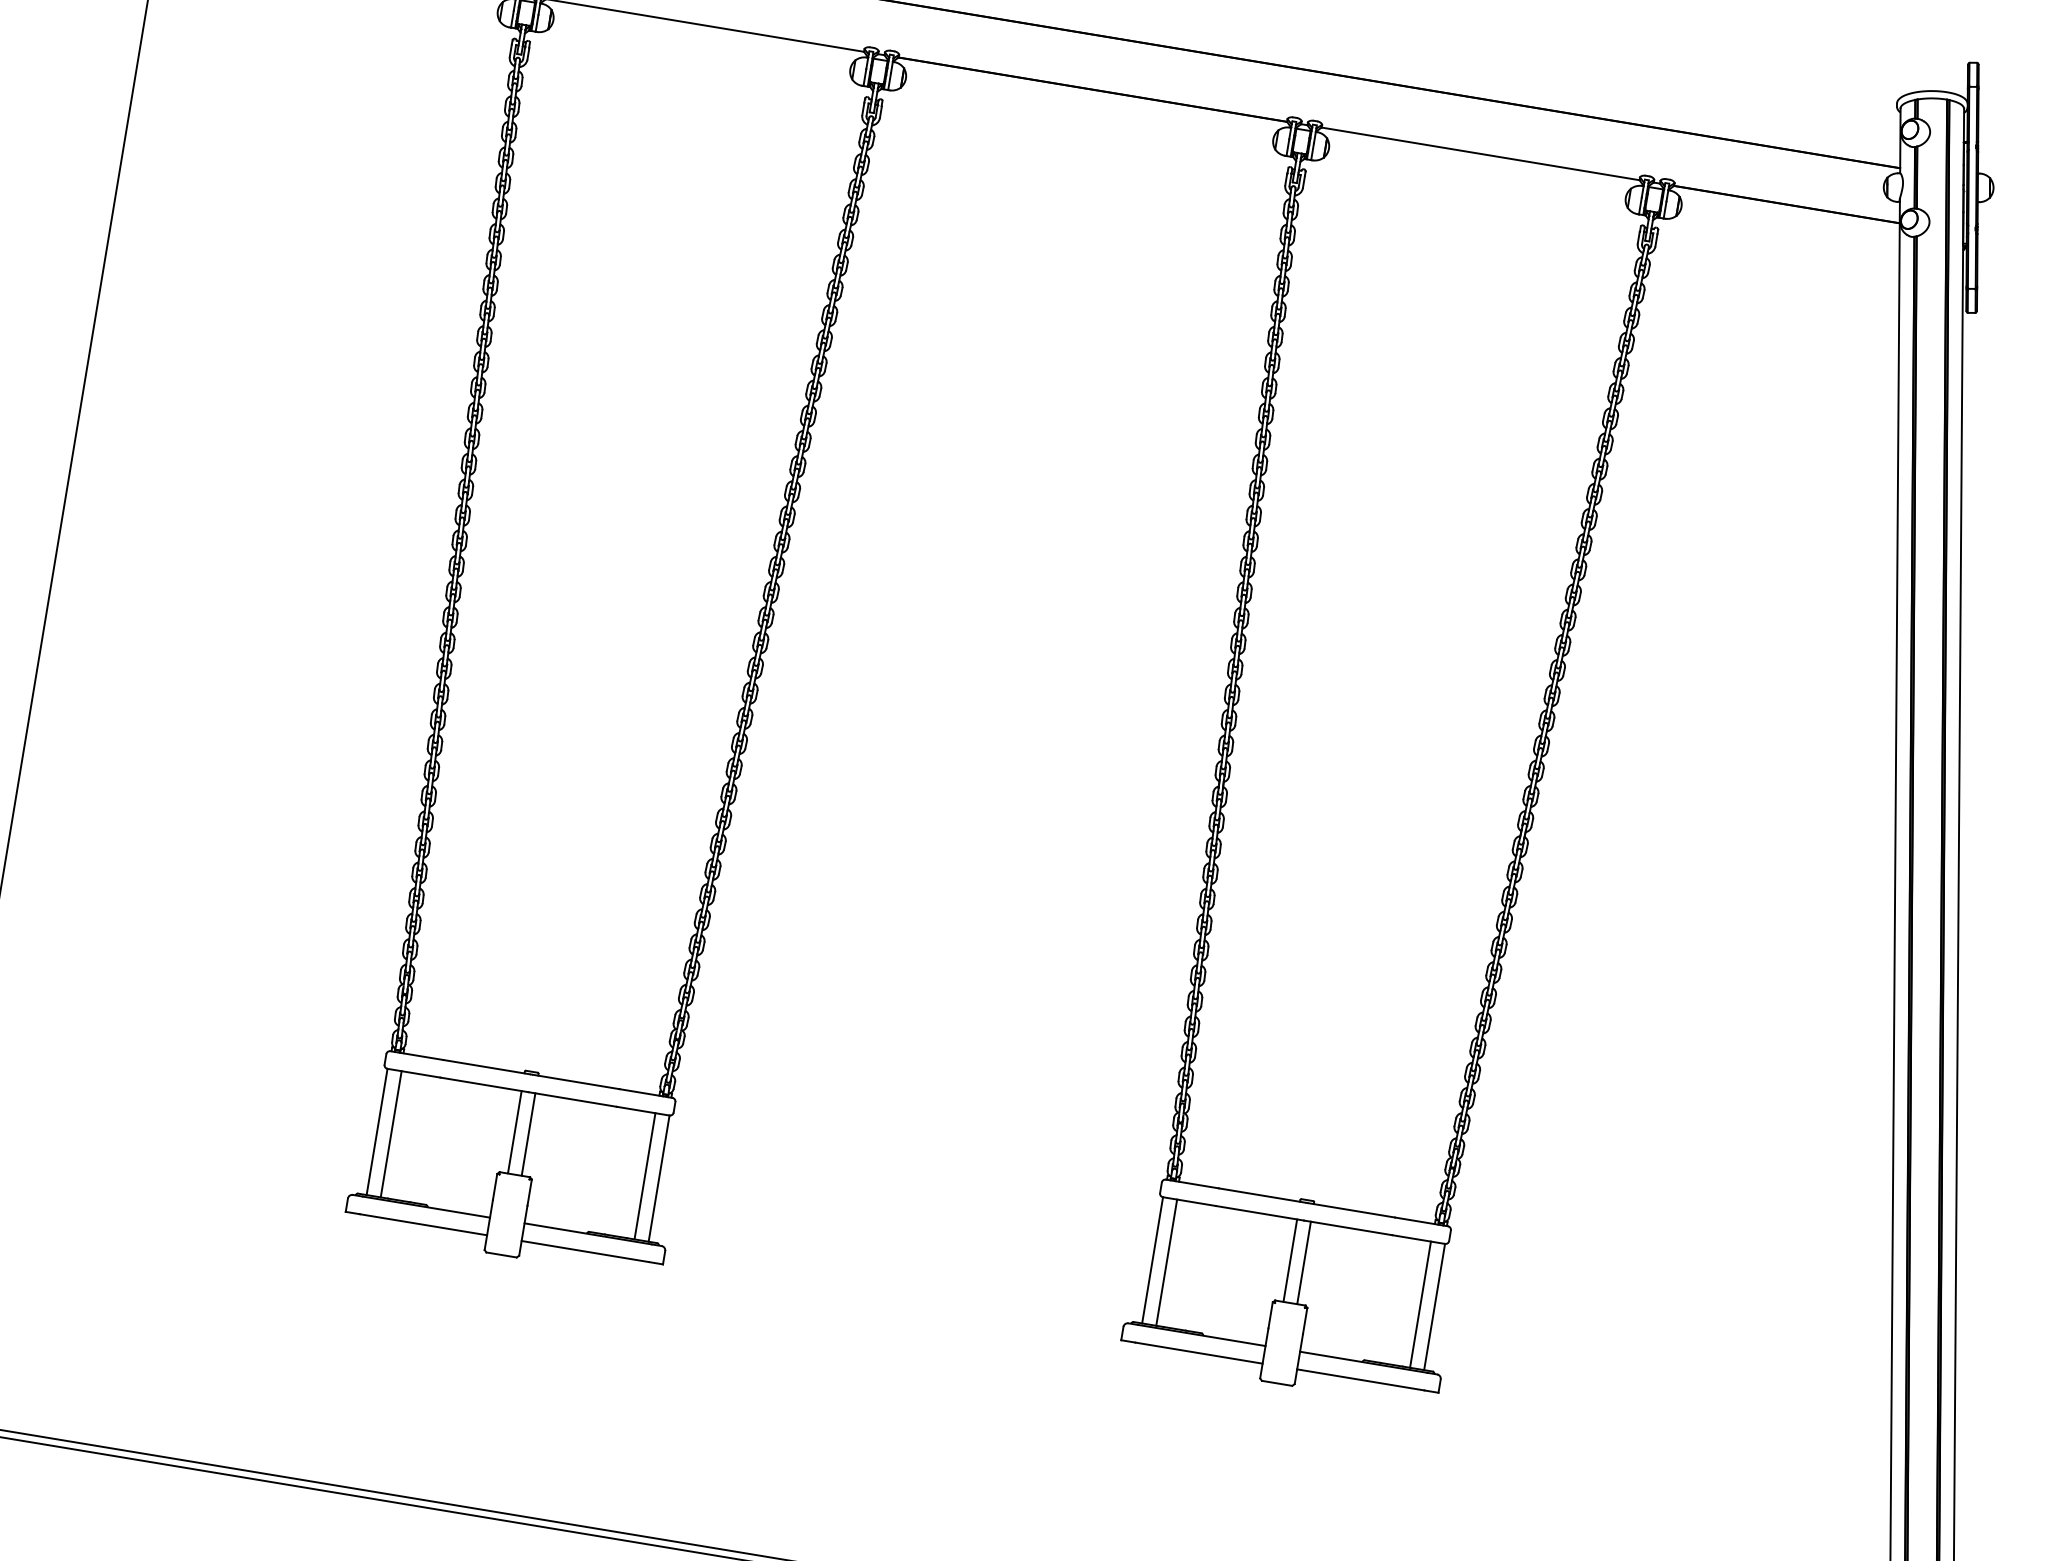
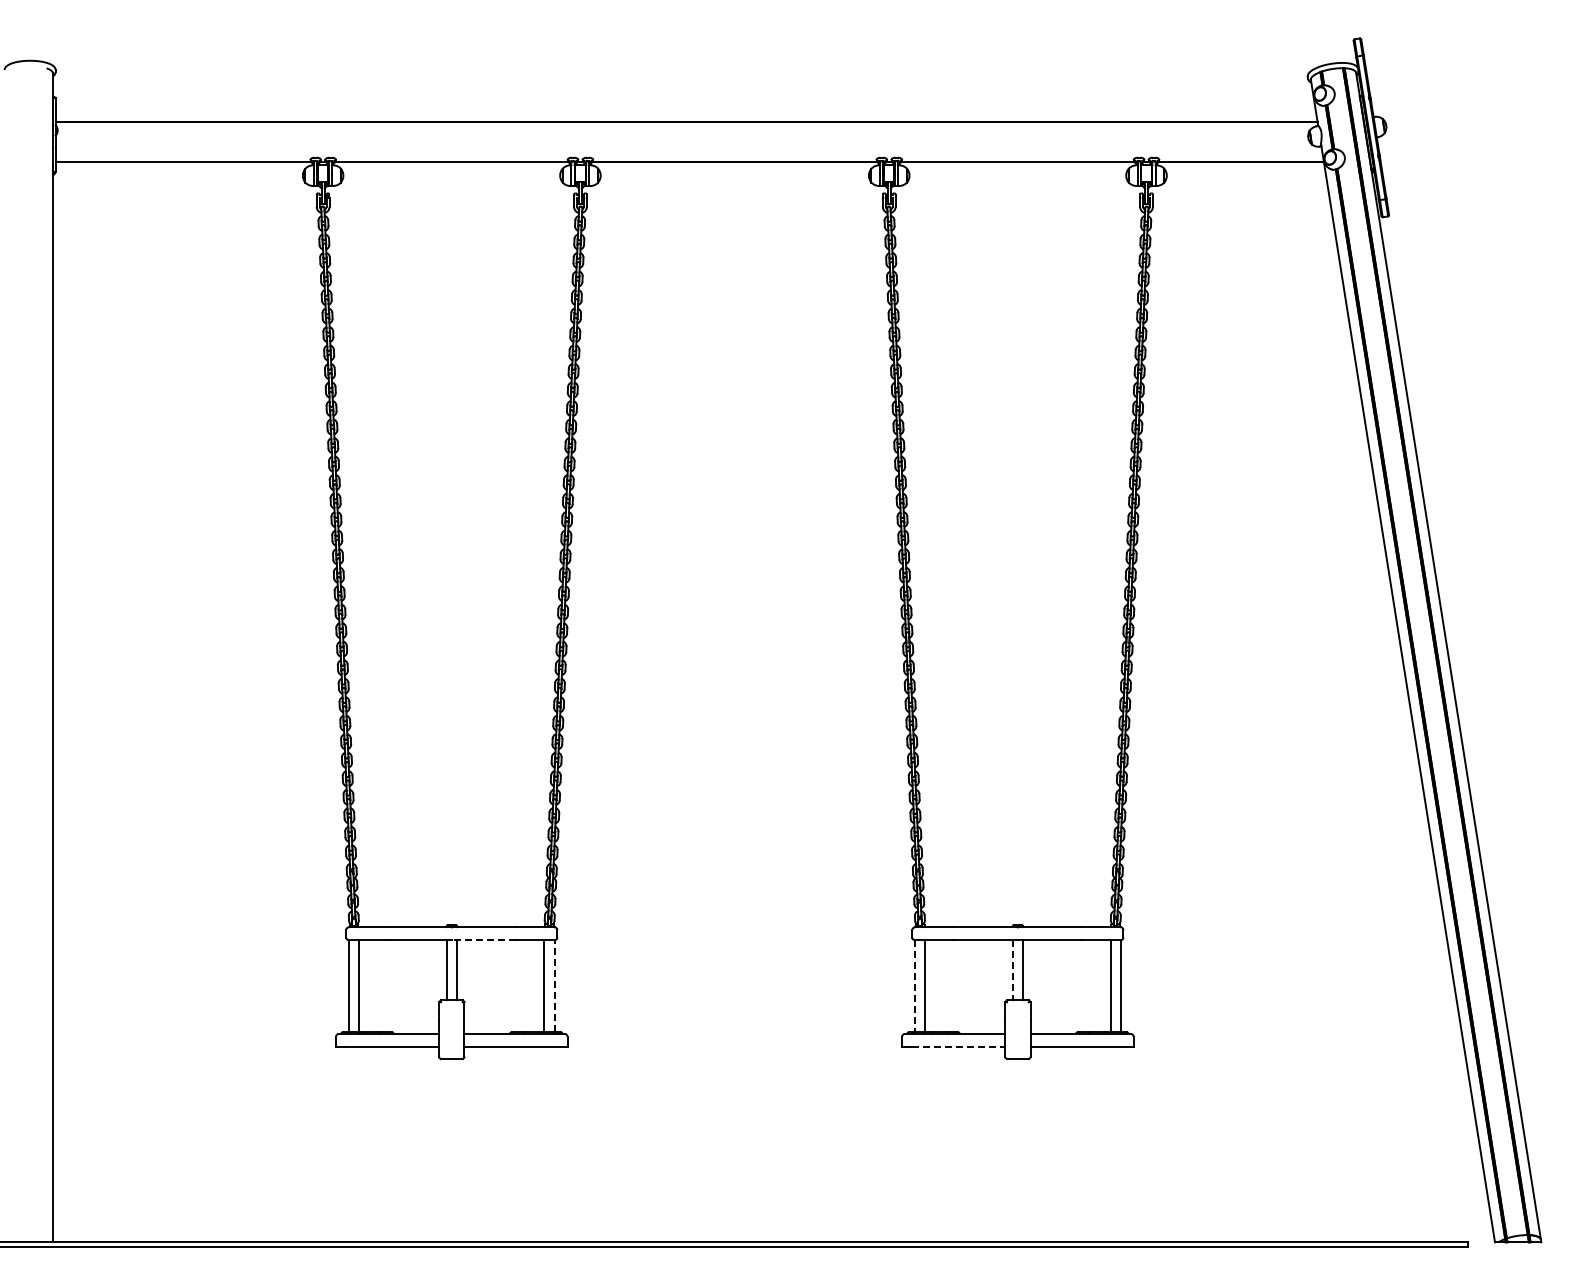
line: (571, 1099) -> (483, 940), solid -> dashed
line: (658, 1177) -> (554, 985), solid -> dashed
line: (1151, 1260) -> (914, 986), solid -> dashed
line: (1289, 1260) -> (1012, 970), solid -> dashed
line: (1199, 1352) -> (959, 1046), solid -> dashed

